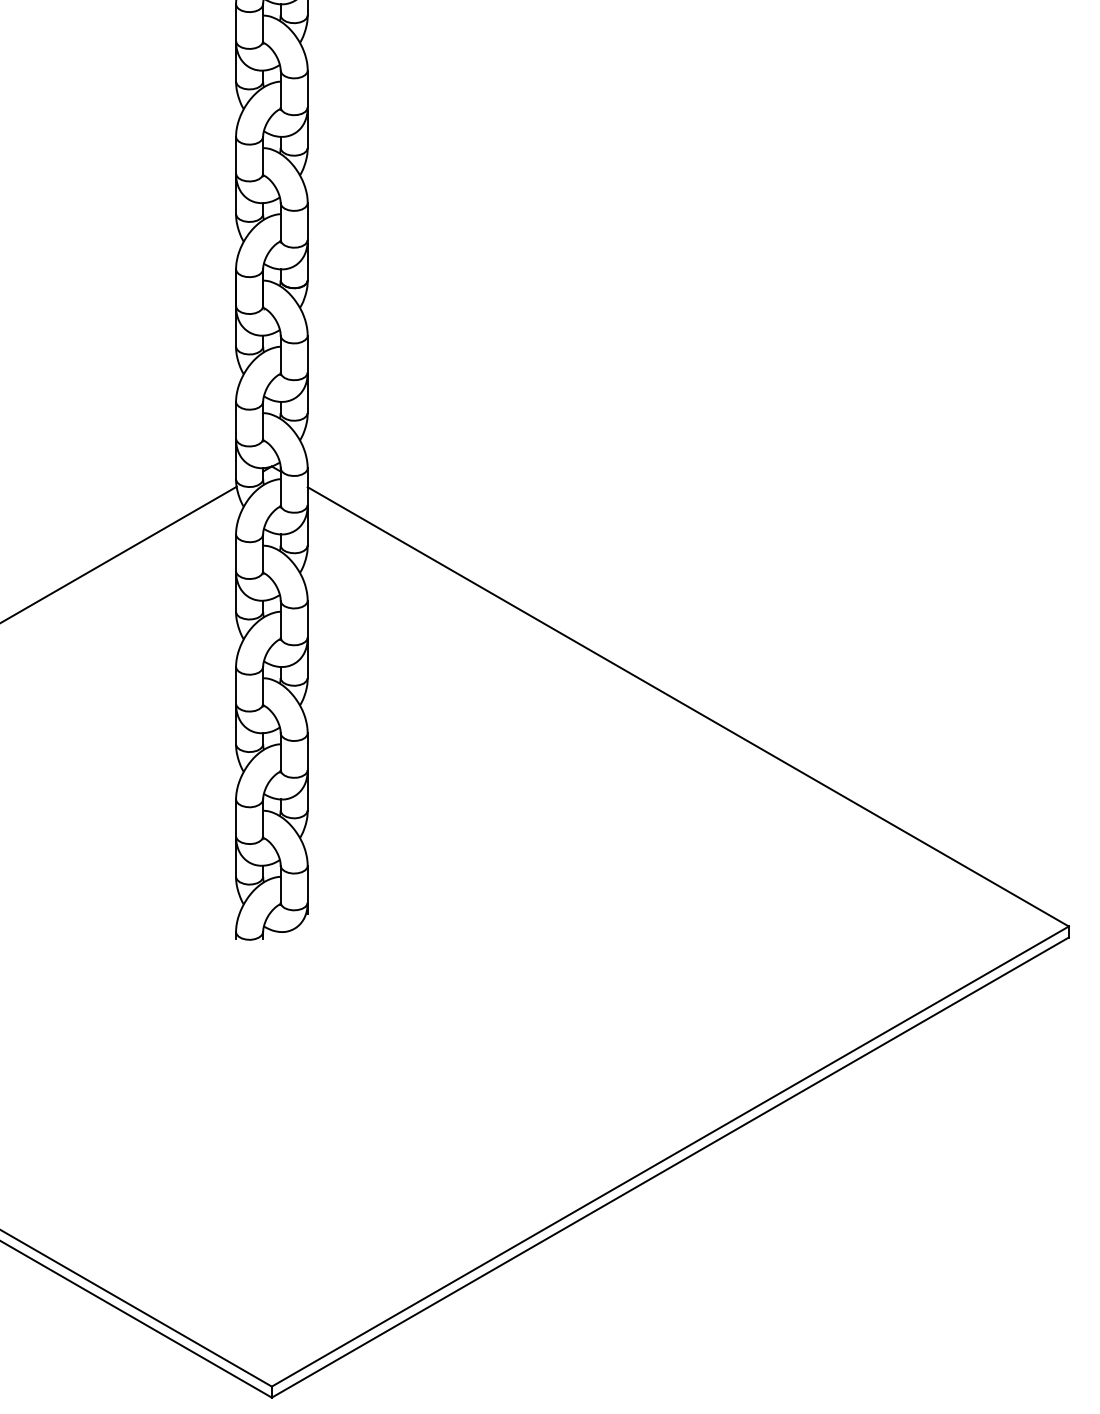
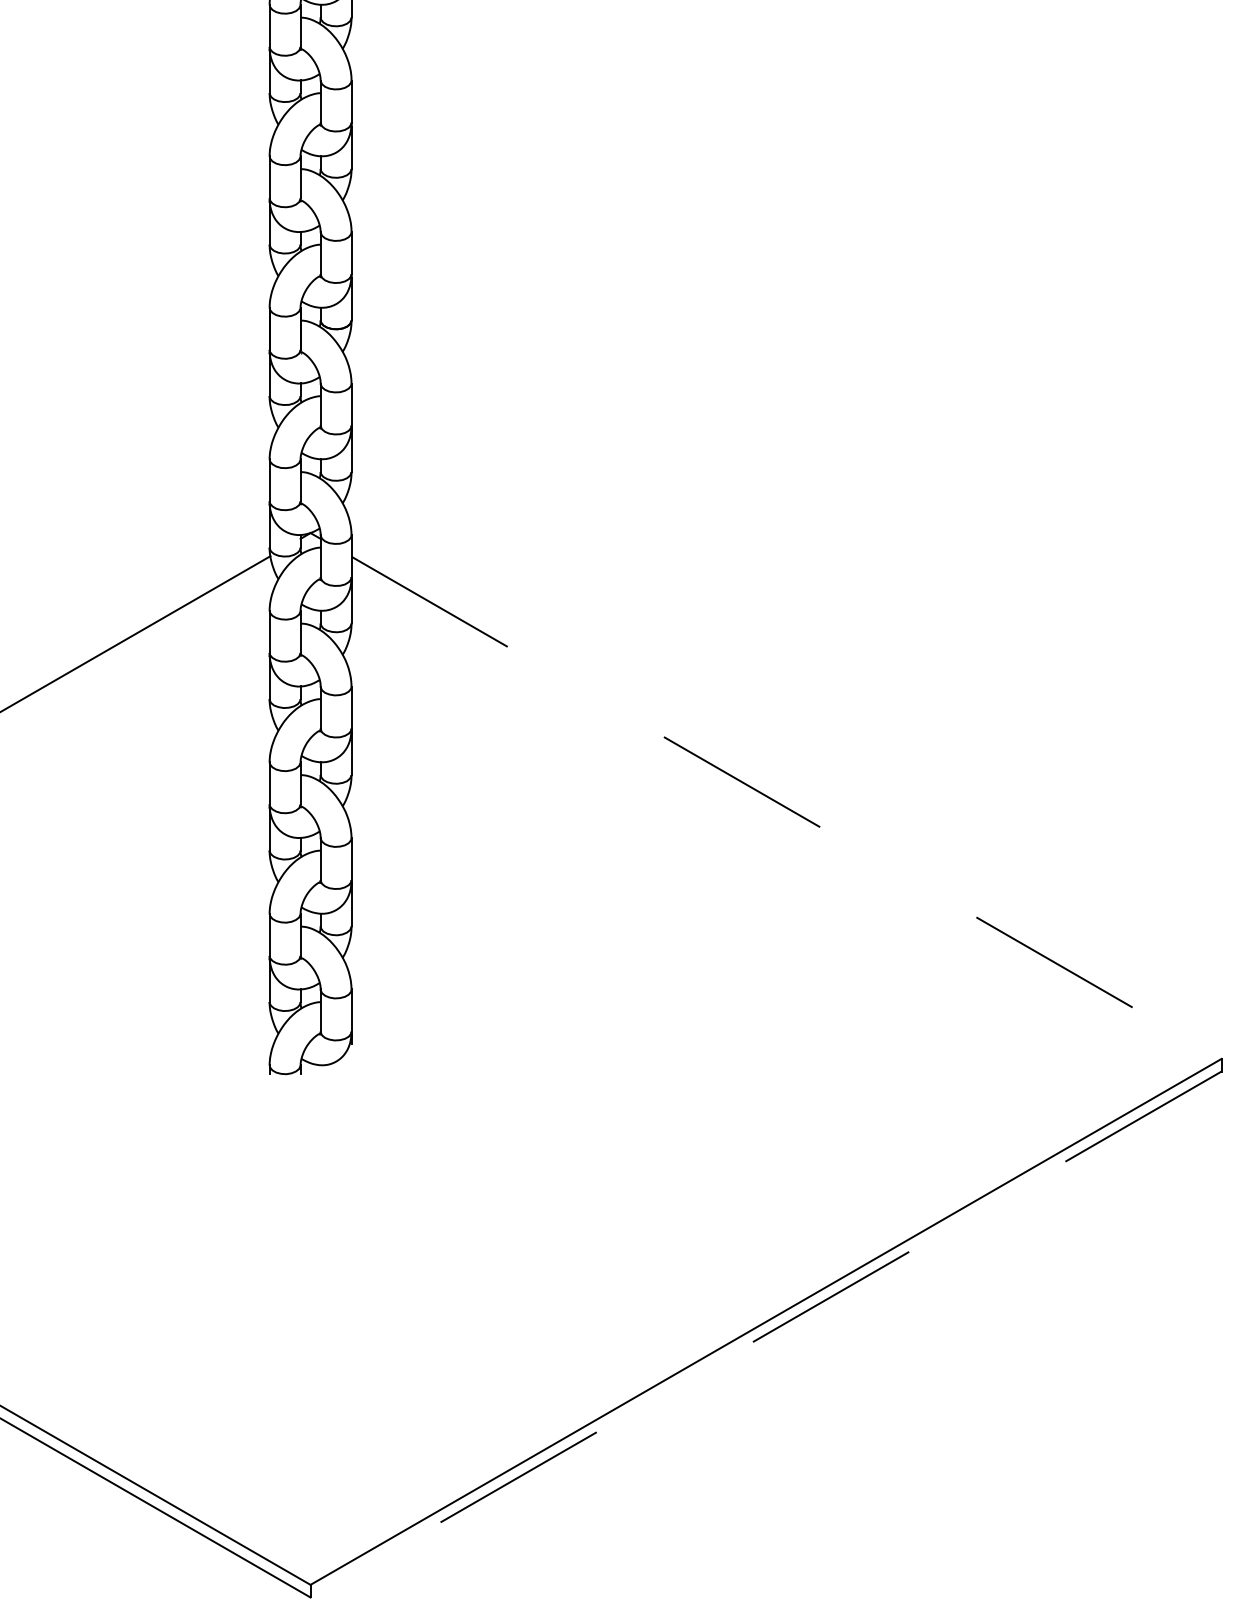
line: (689, 707) -> (787, 808), solid -> dashed
line: (669, 1167) -> (765, 1334), solid -> dashed

